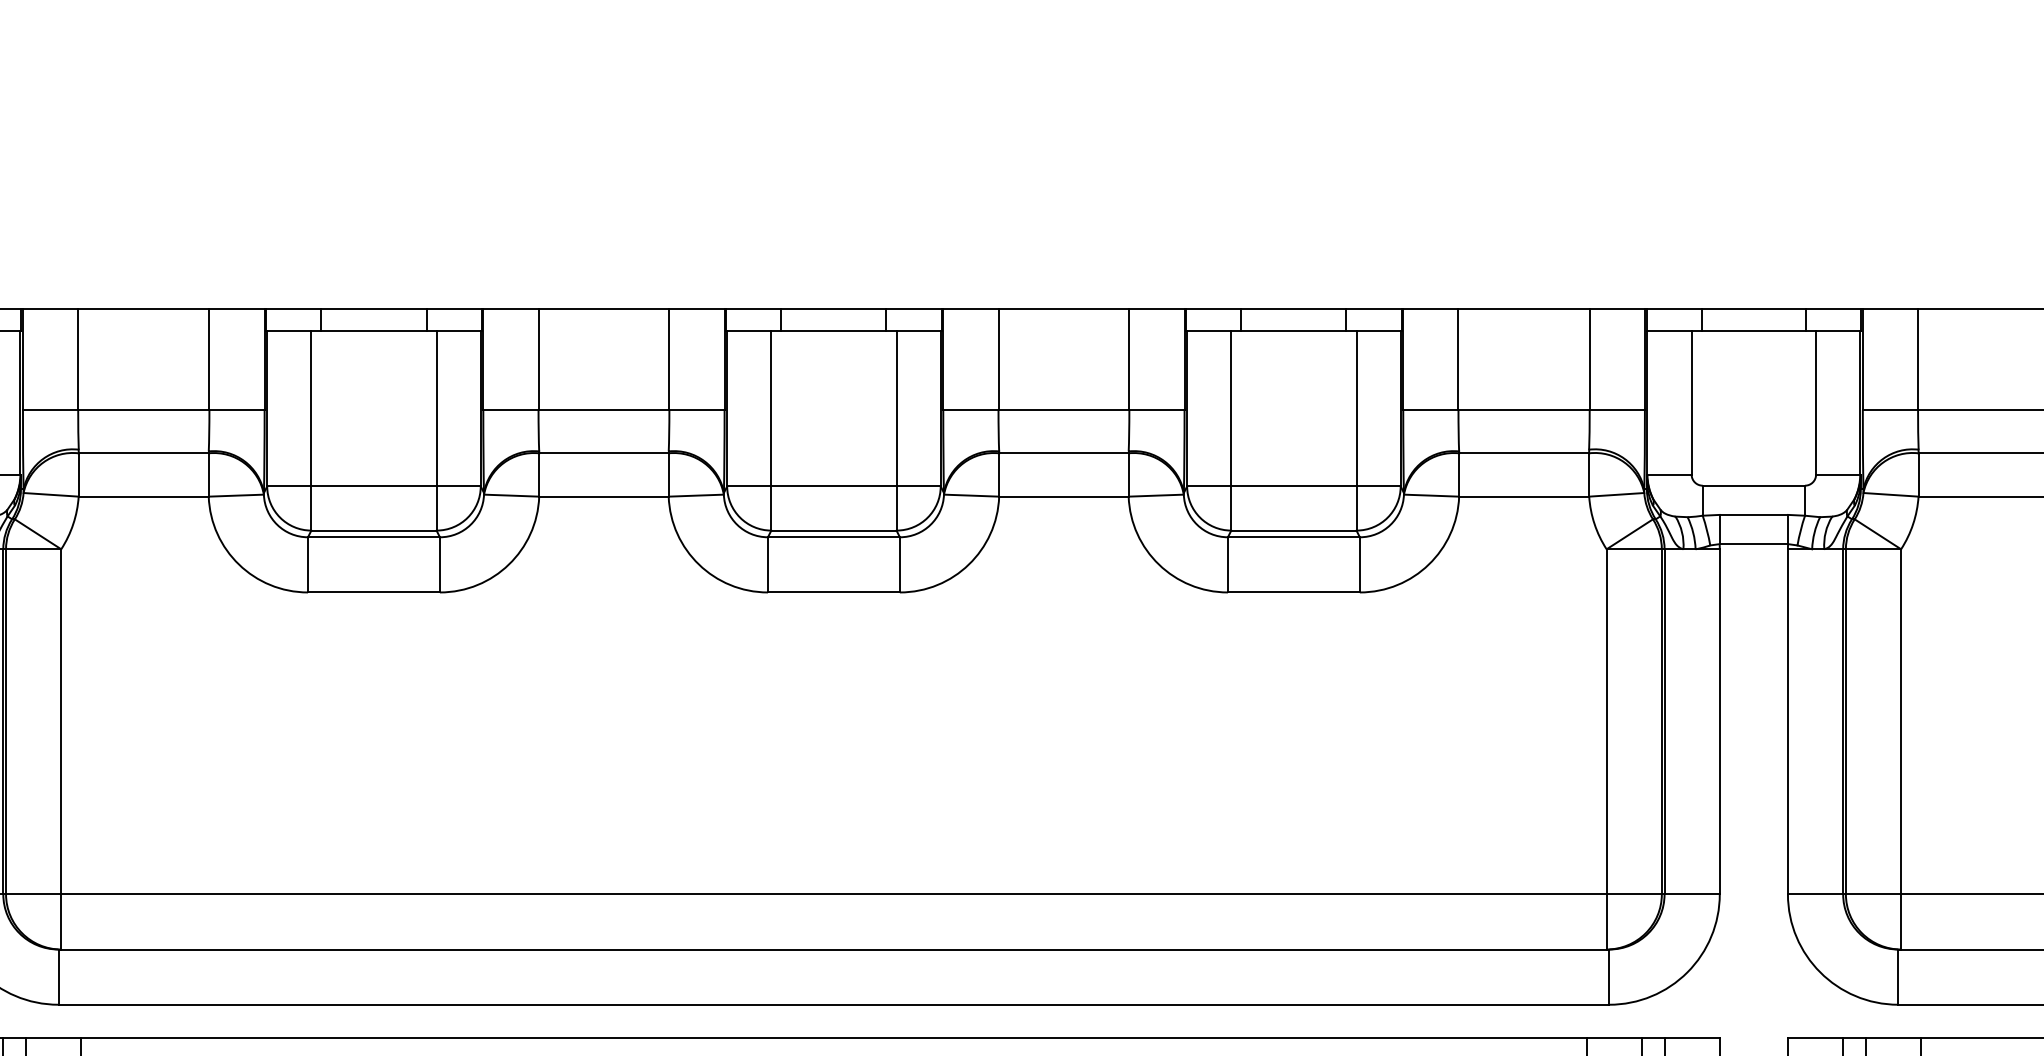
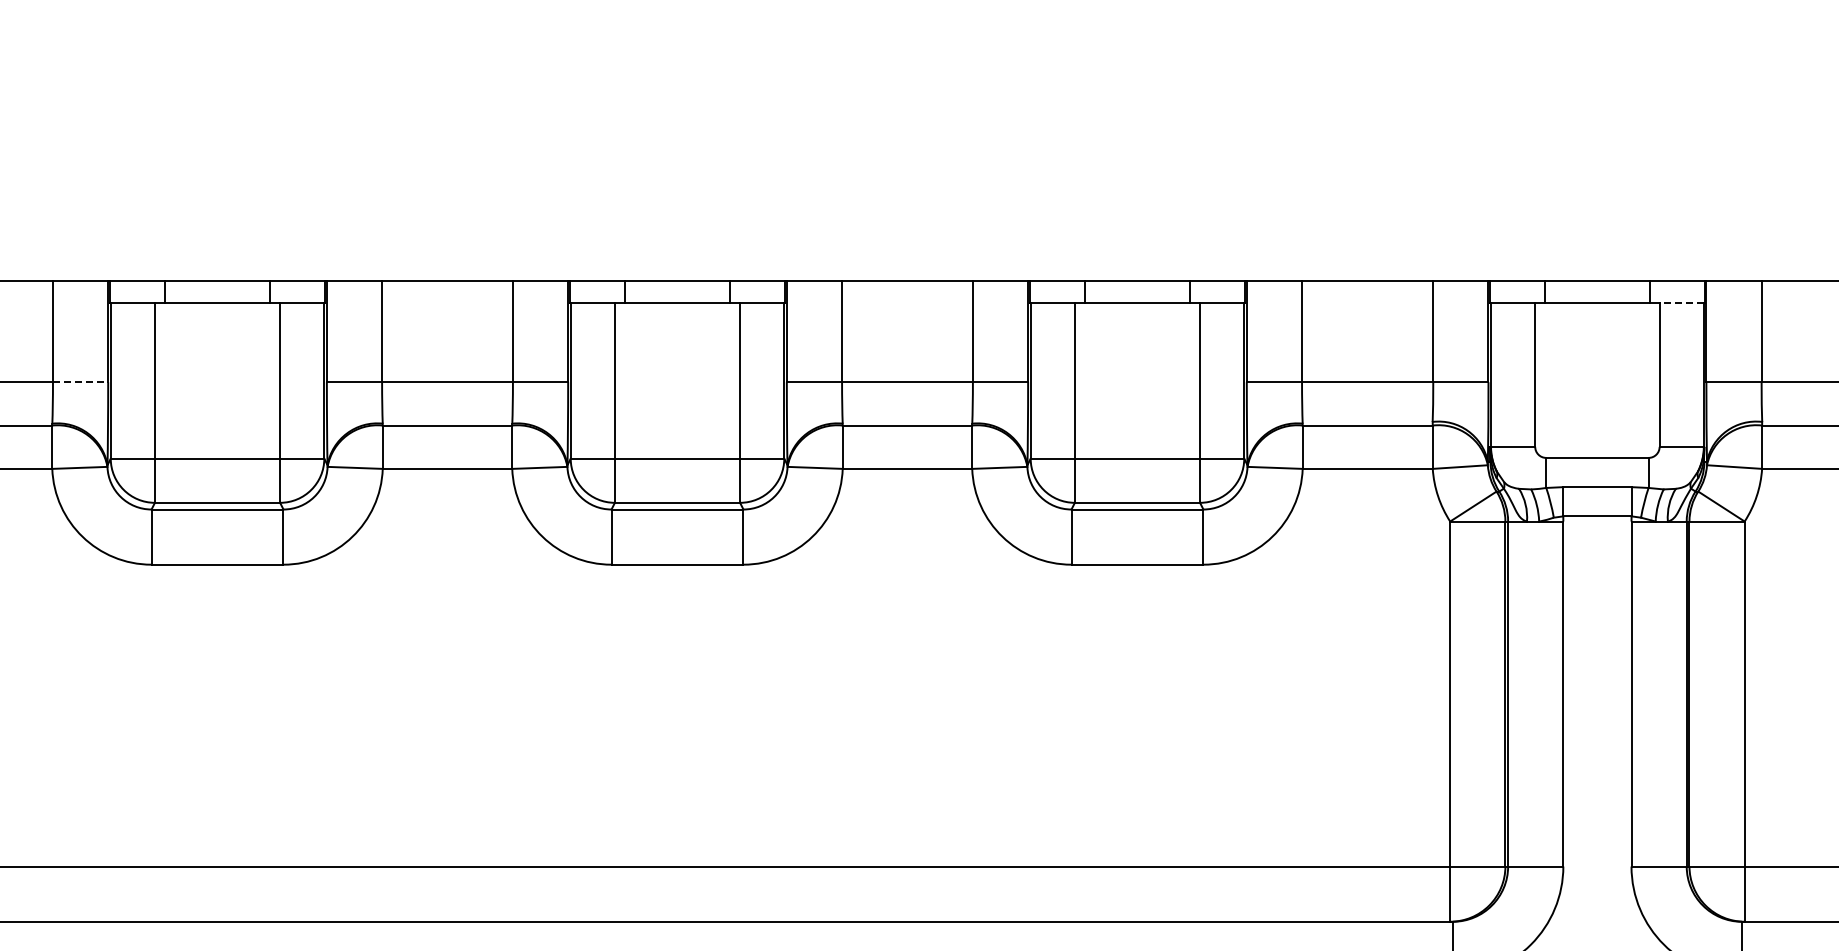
line: (1837, 331) -> (1681, 303), solid -> dashed
line: (237, 410) -> (81, 382), solid -> dashed

